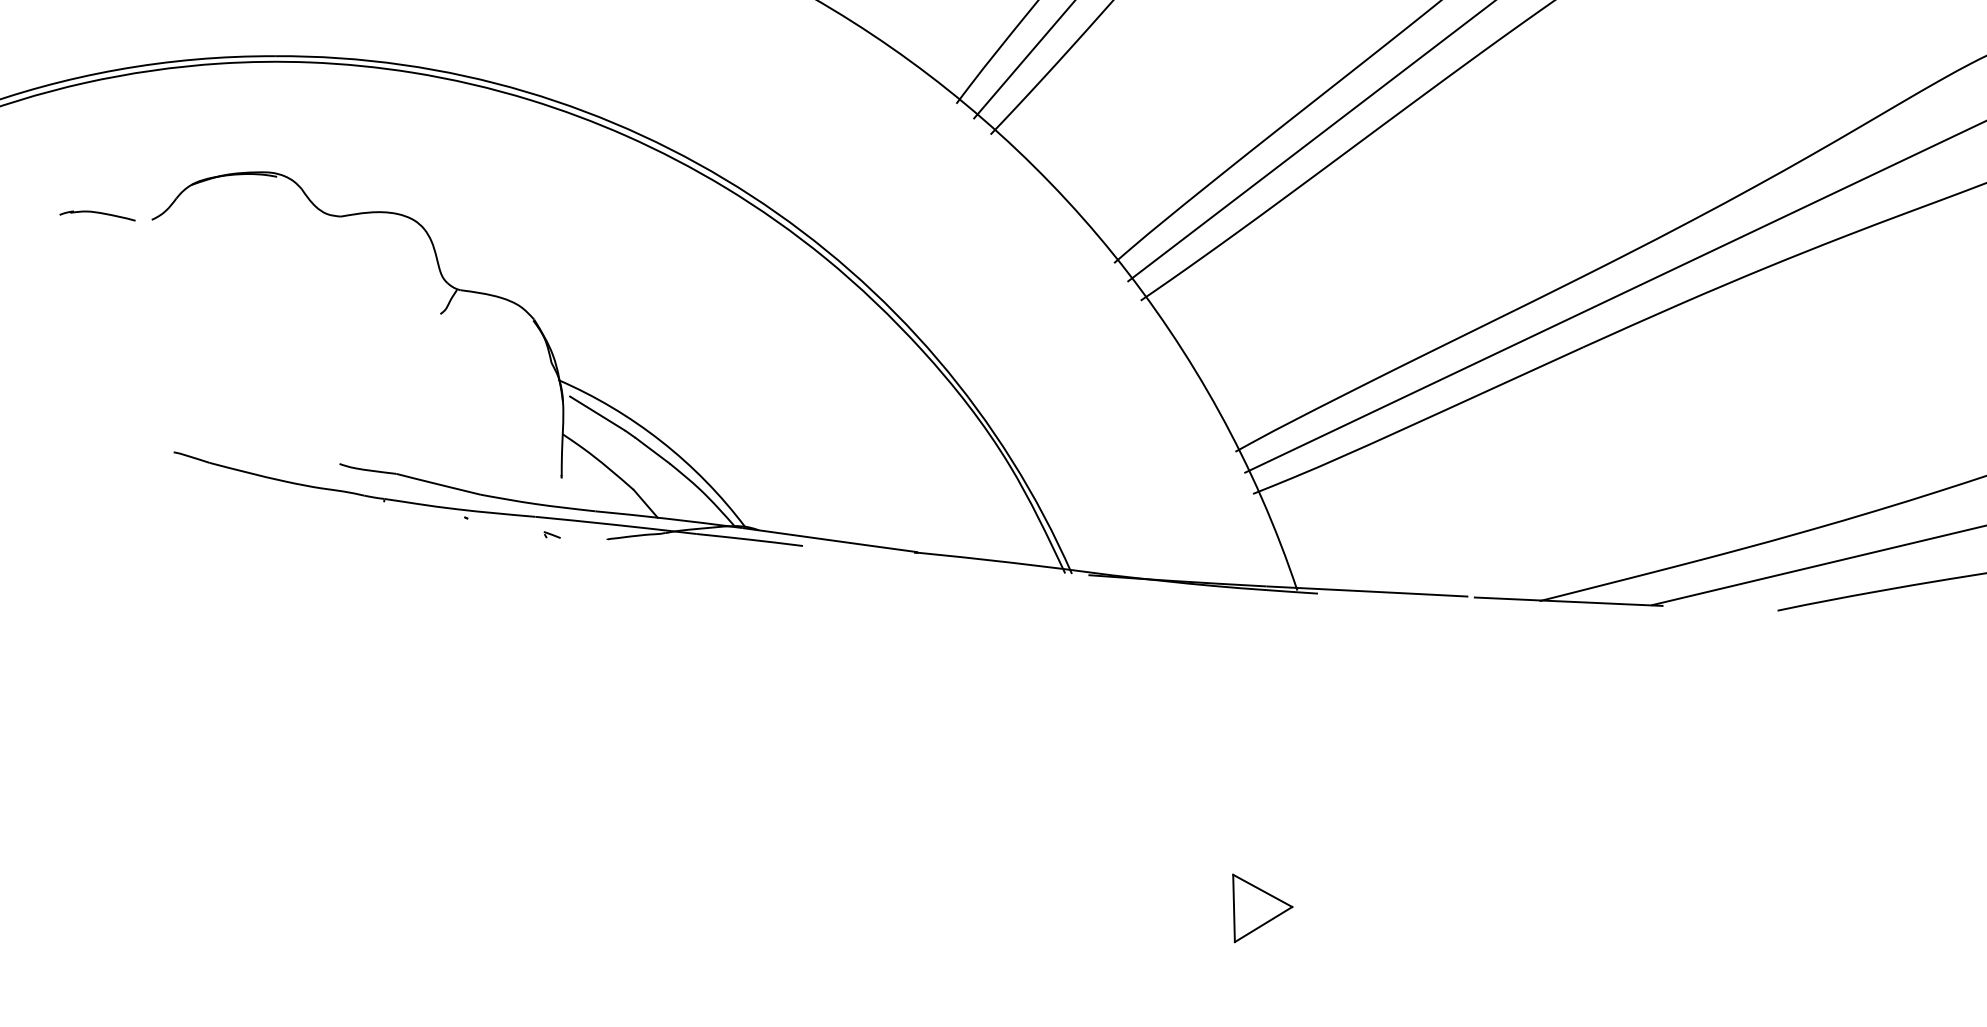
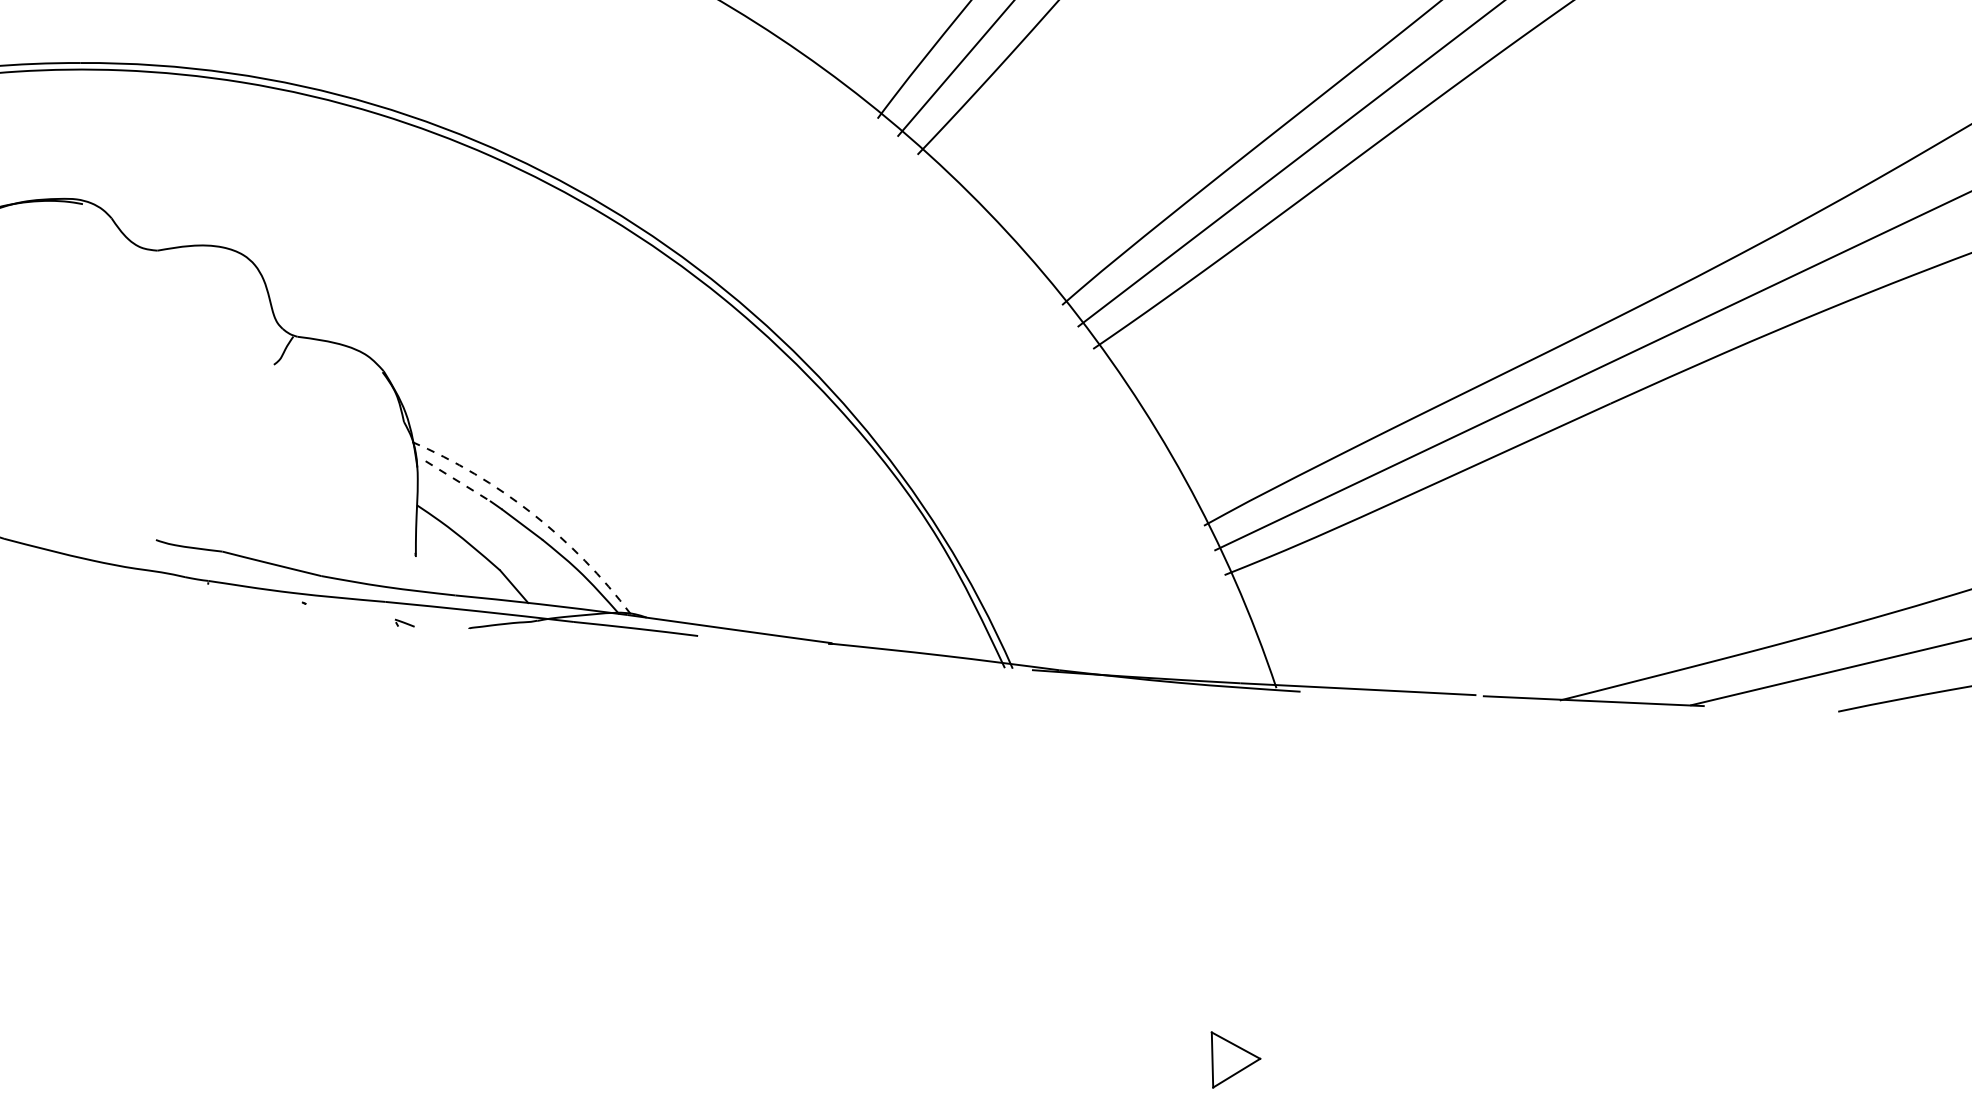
line: (598, 413) -> (458, 480), solid -> dashed
arc: (661, 441) -> (532, 513), solid -> dashed
part: (1262, 908) -> (1235, 1060), size x0.7

